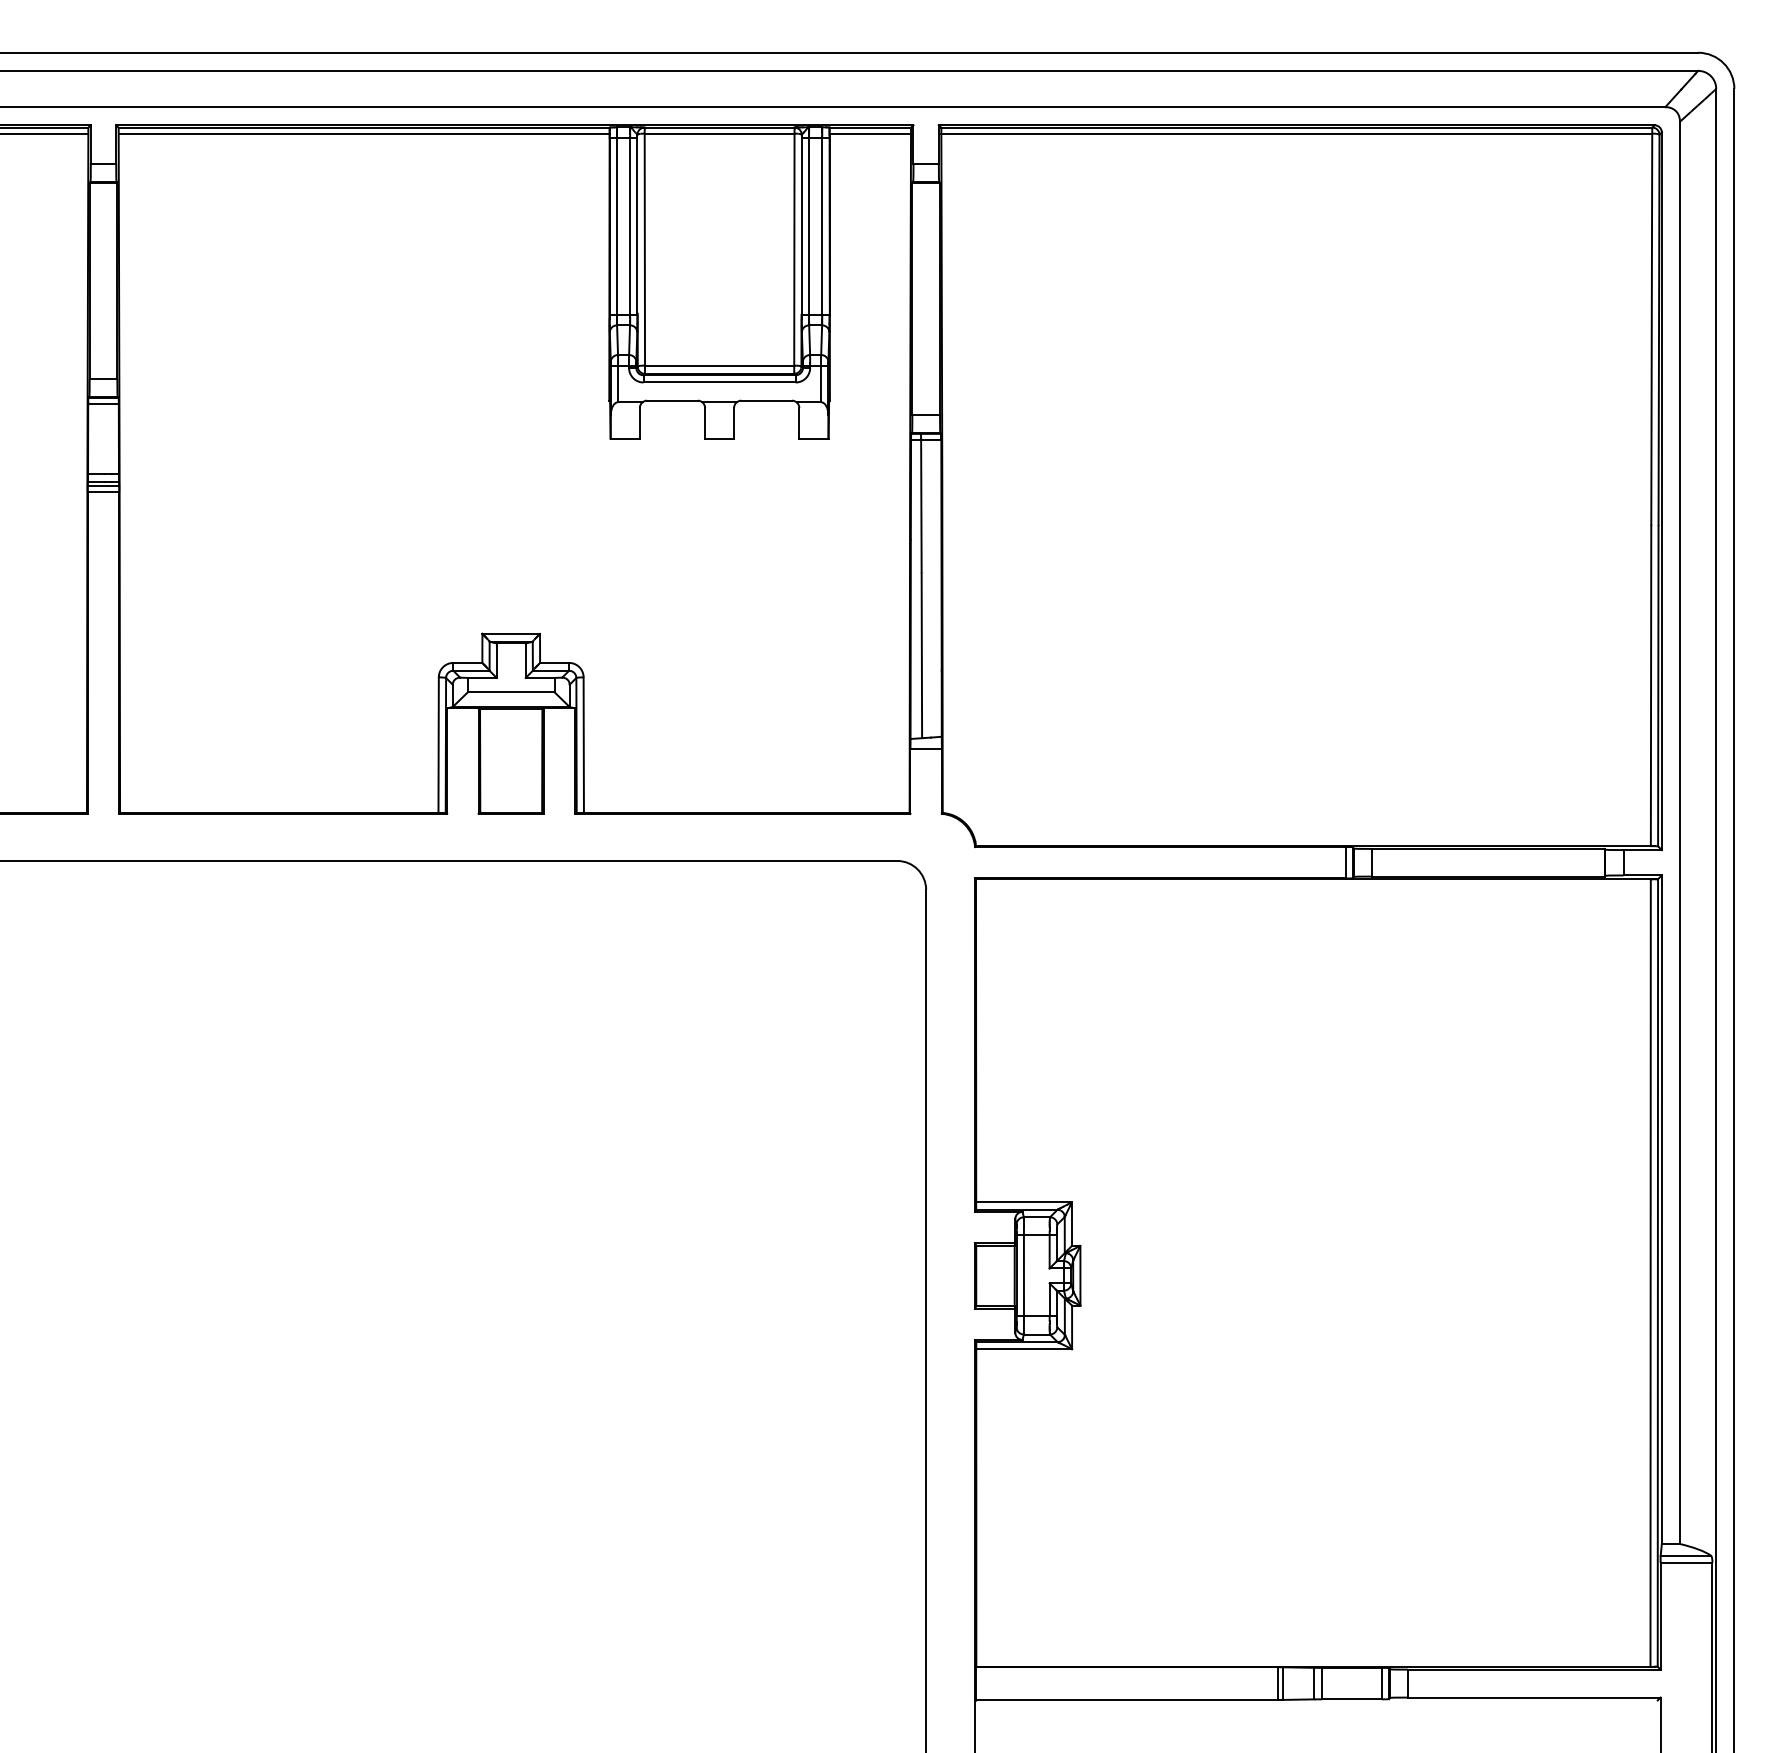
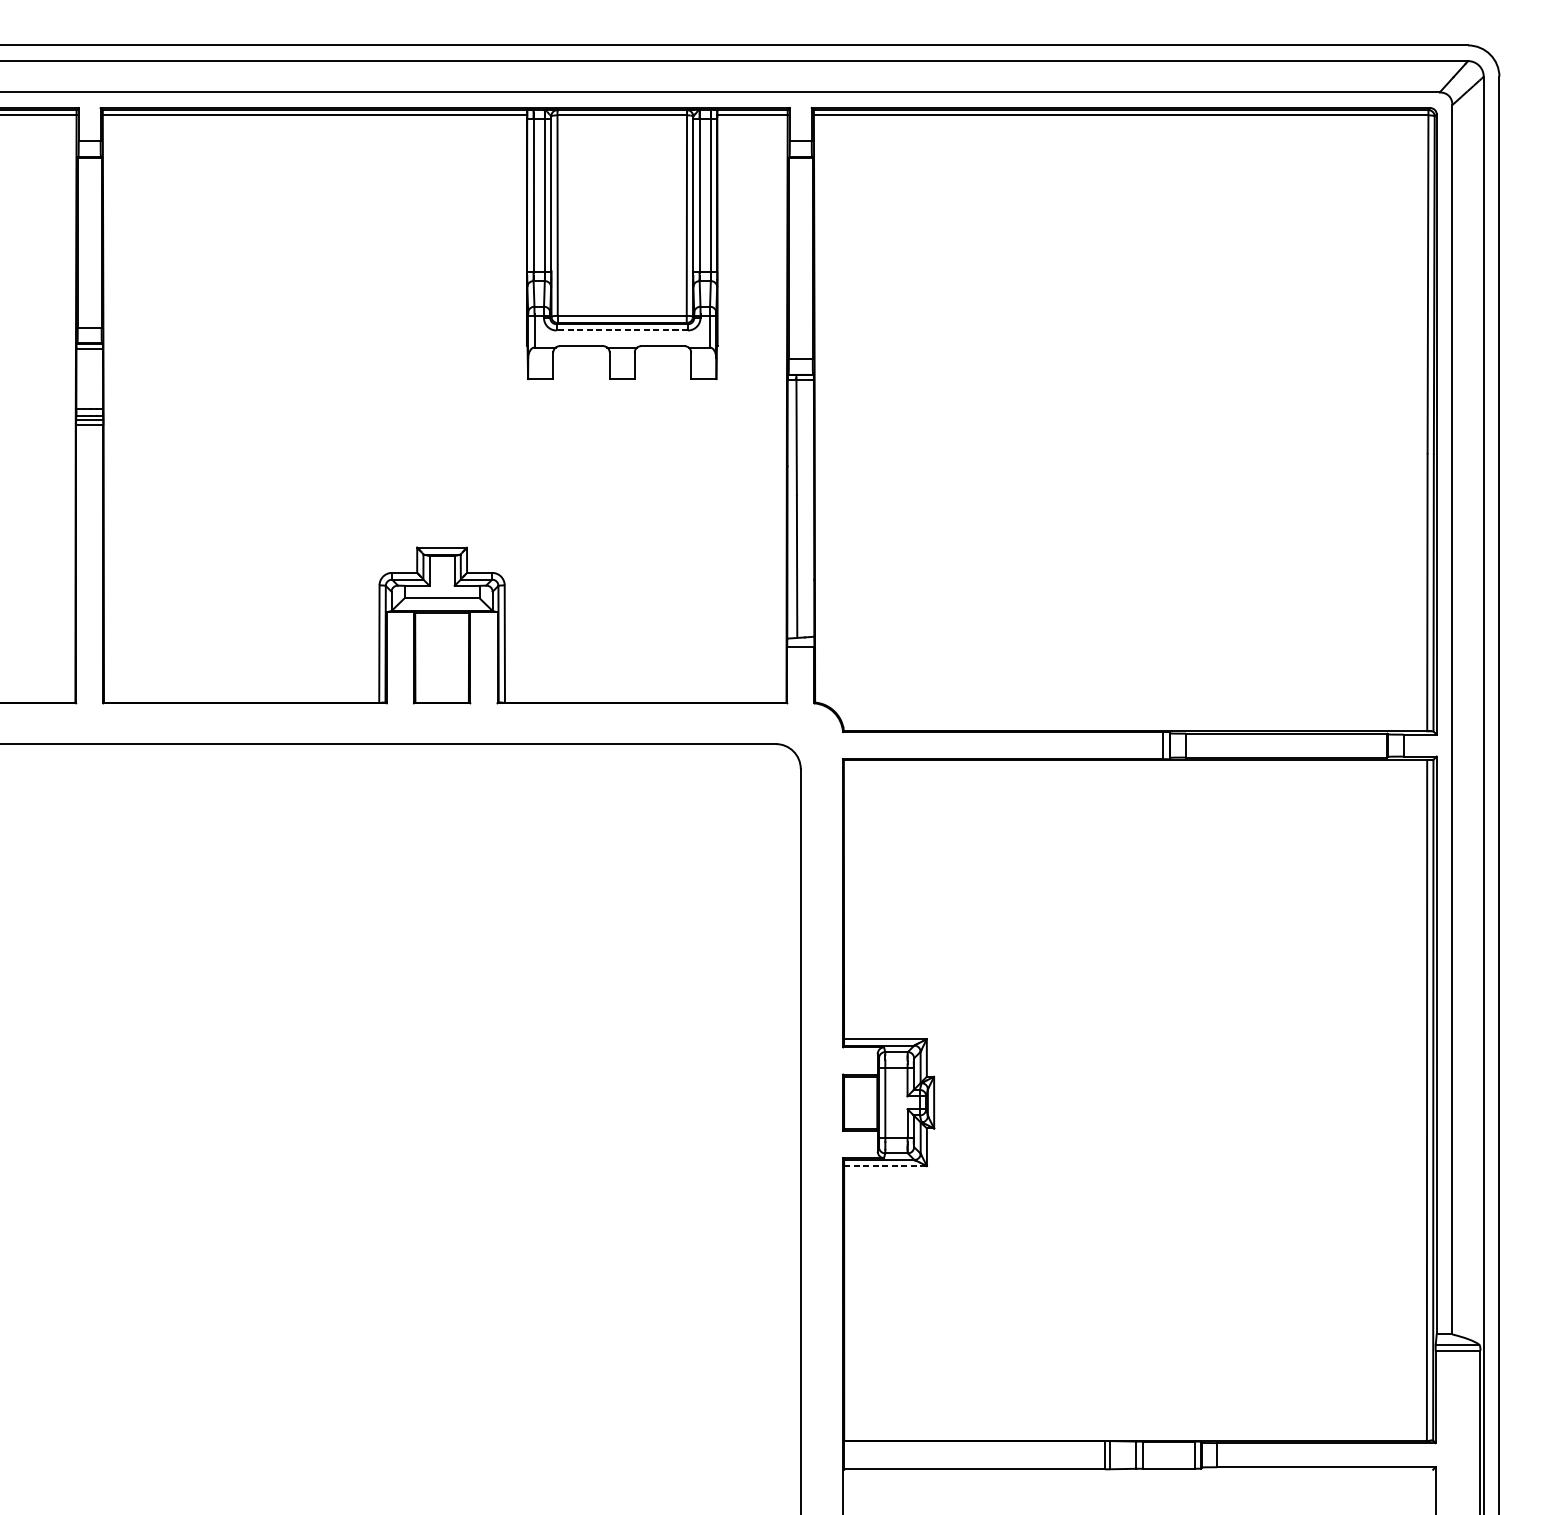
line: (719, 382) -> (622, 330), solid -> dashed
line: (1024, 1349) -> (885, 1166), solid -> dashed

